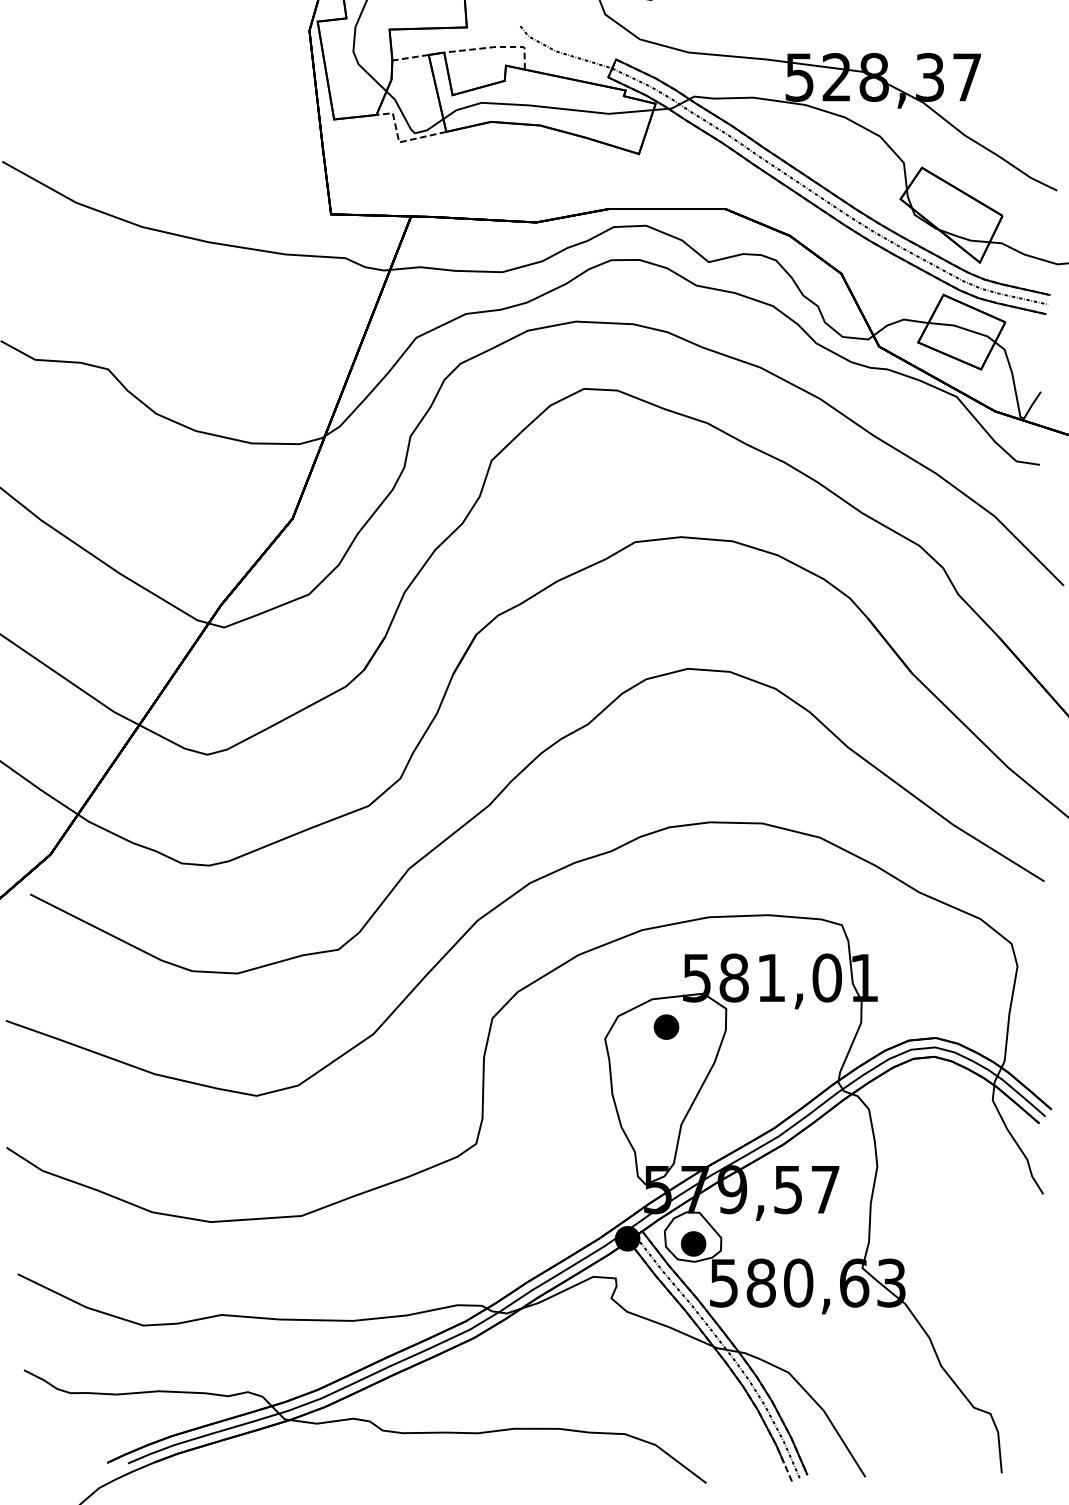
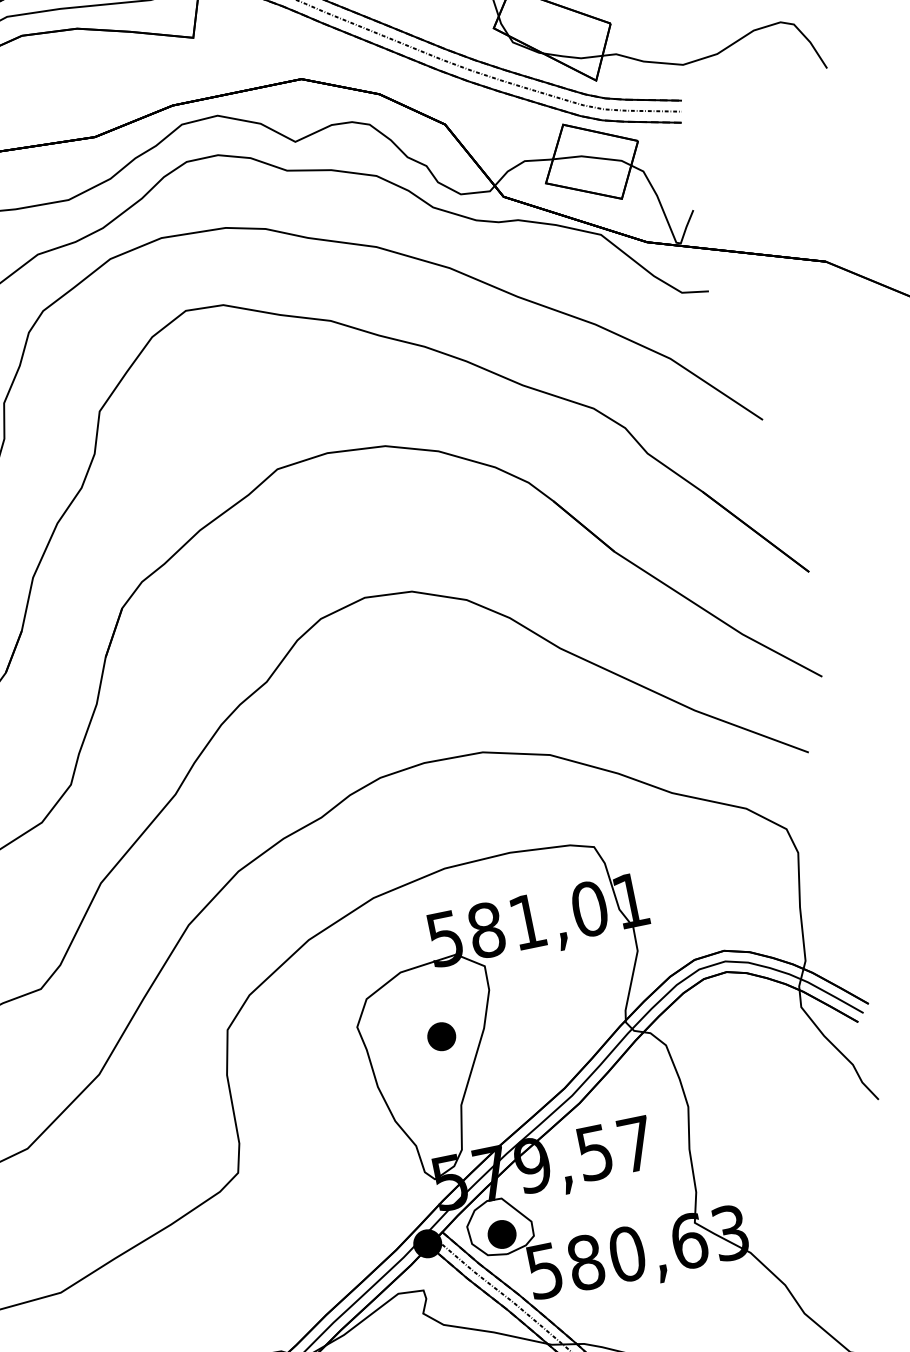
part: (666, 1026) -> (441, 1035), moved

